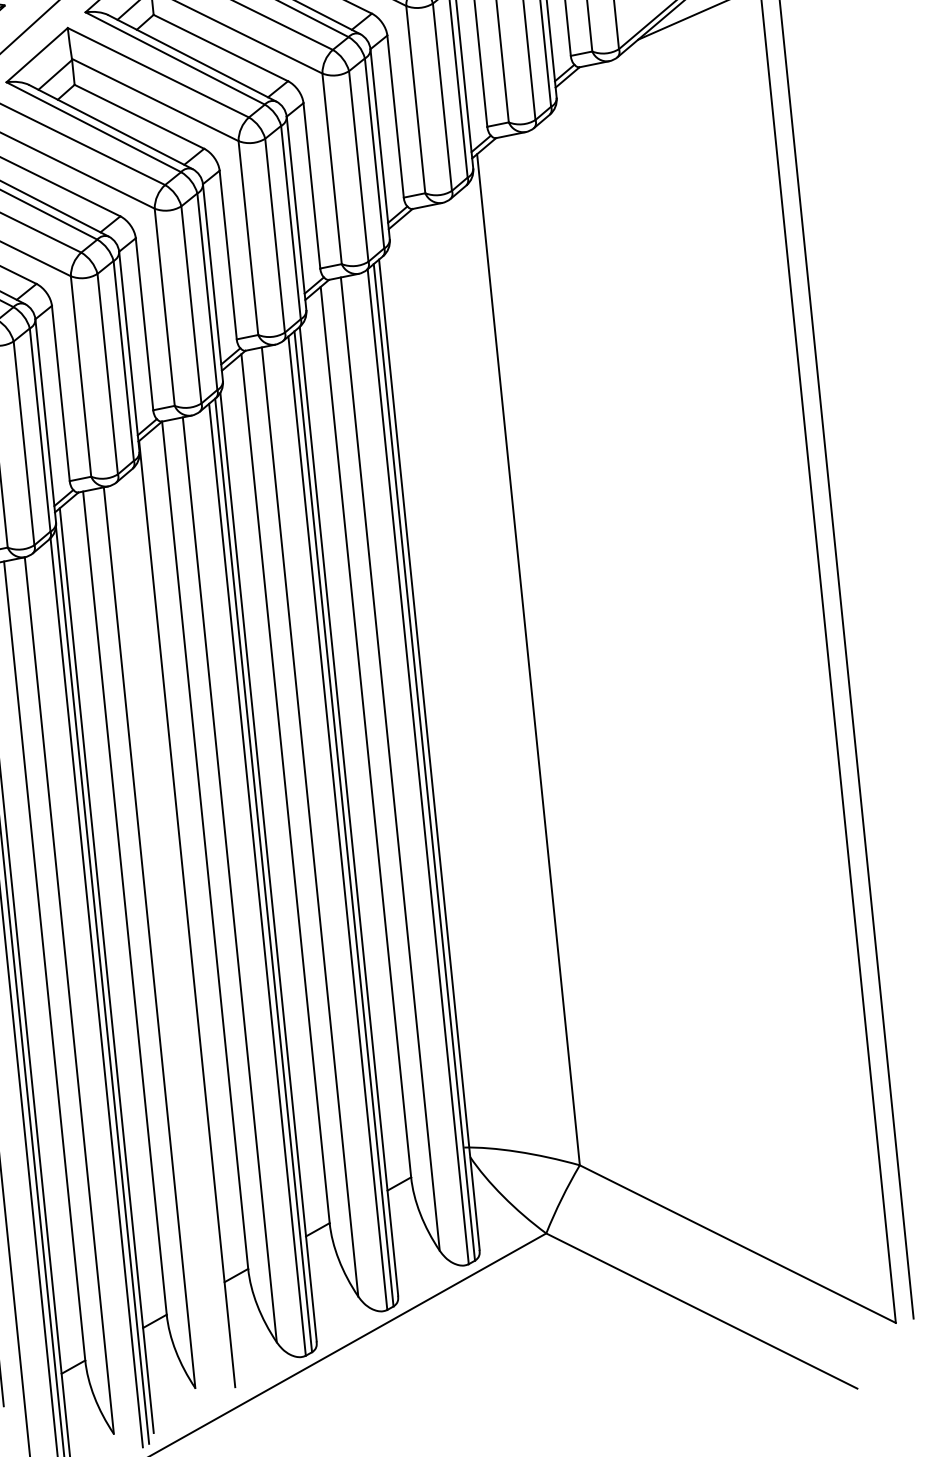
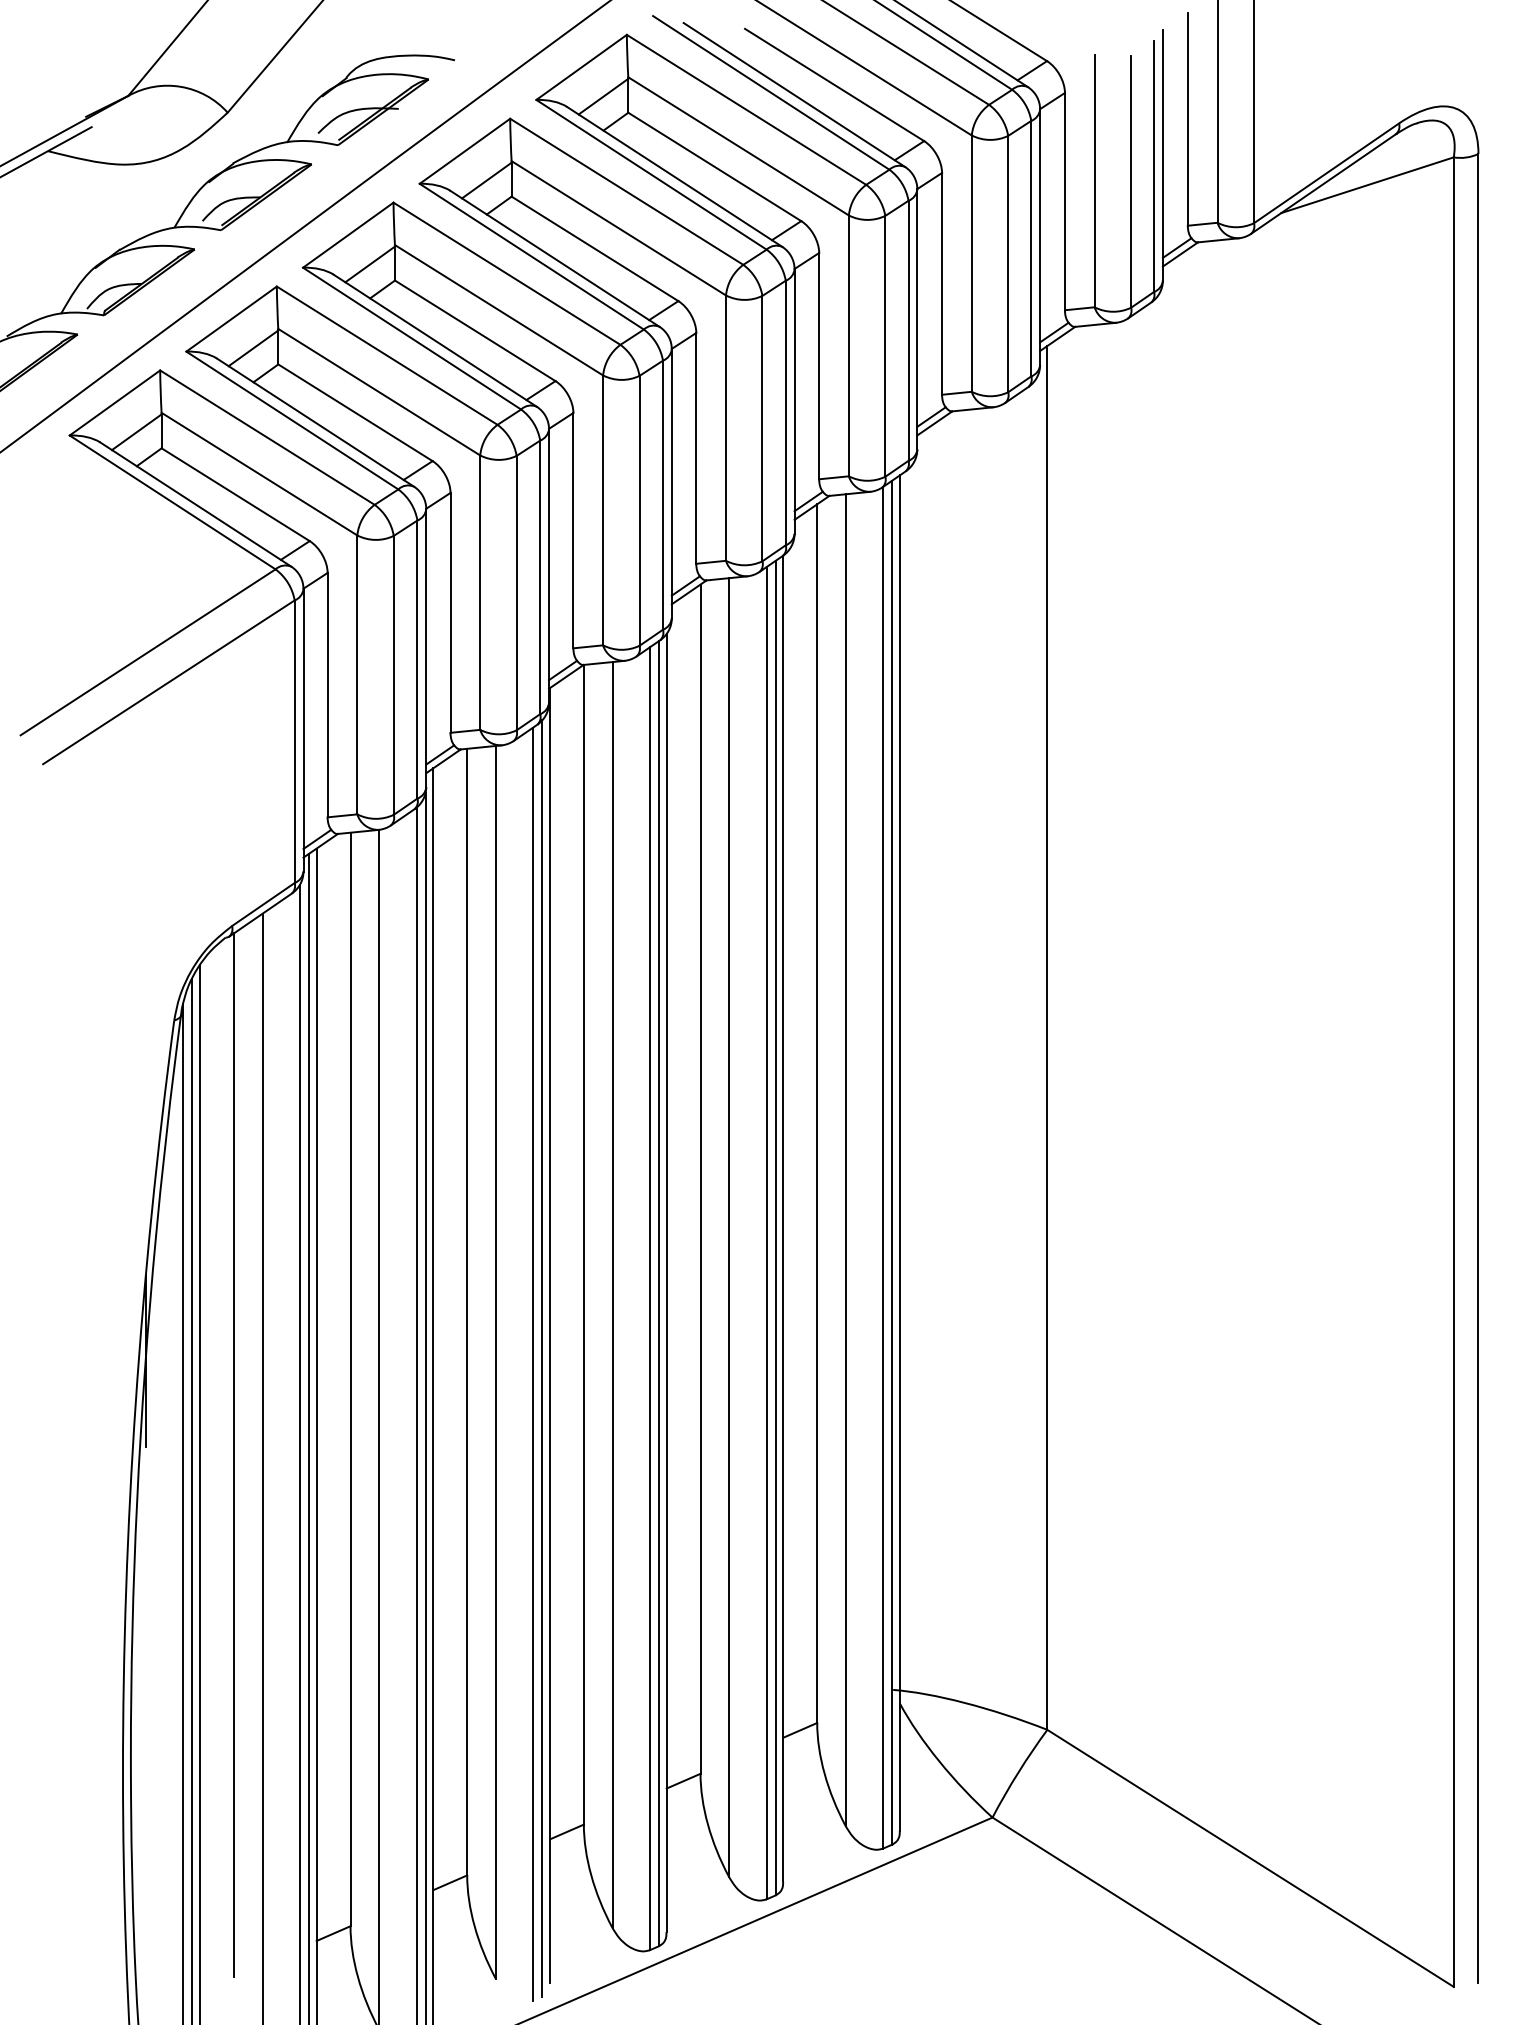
line: (183, 931) -> (542, 1358), added
line: (177, 935) -> (533, 1363), added

